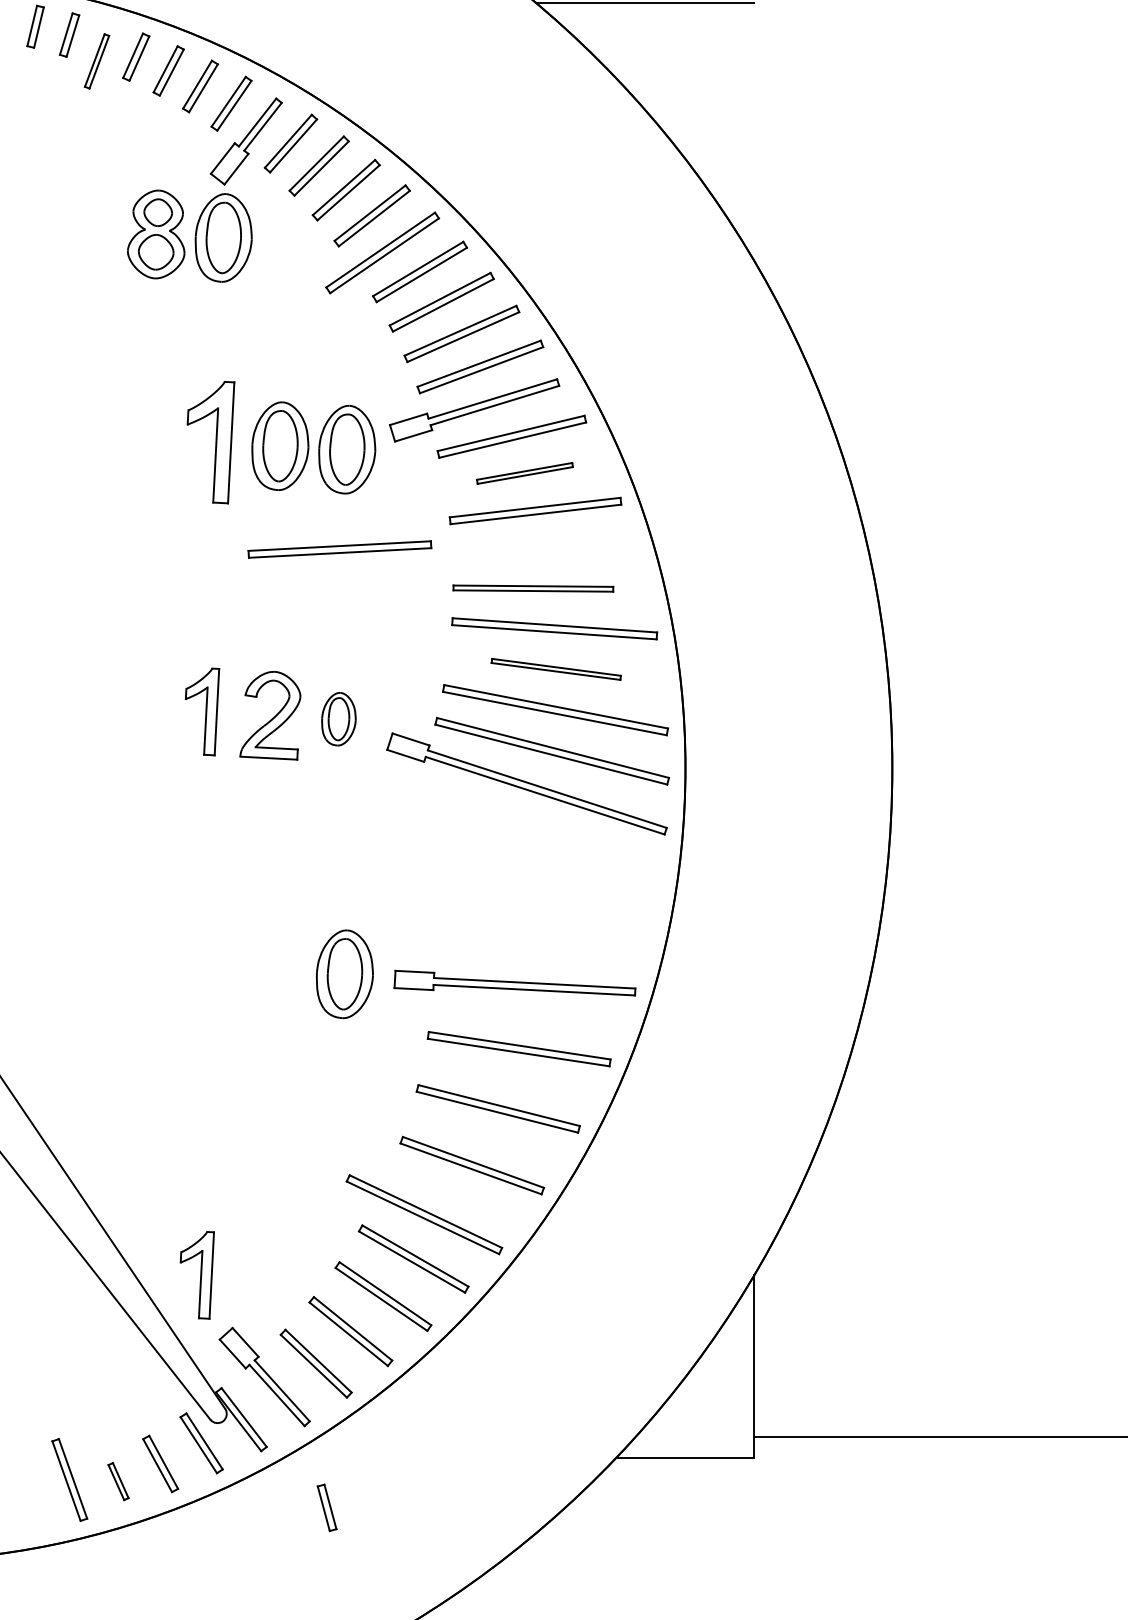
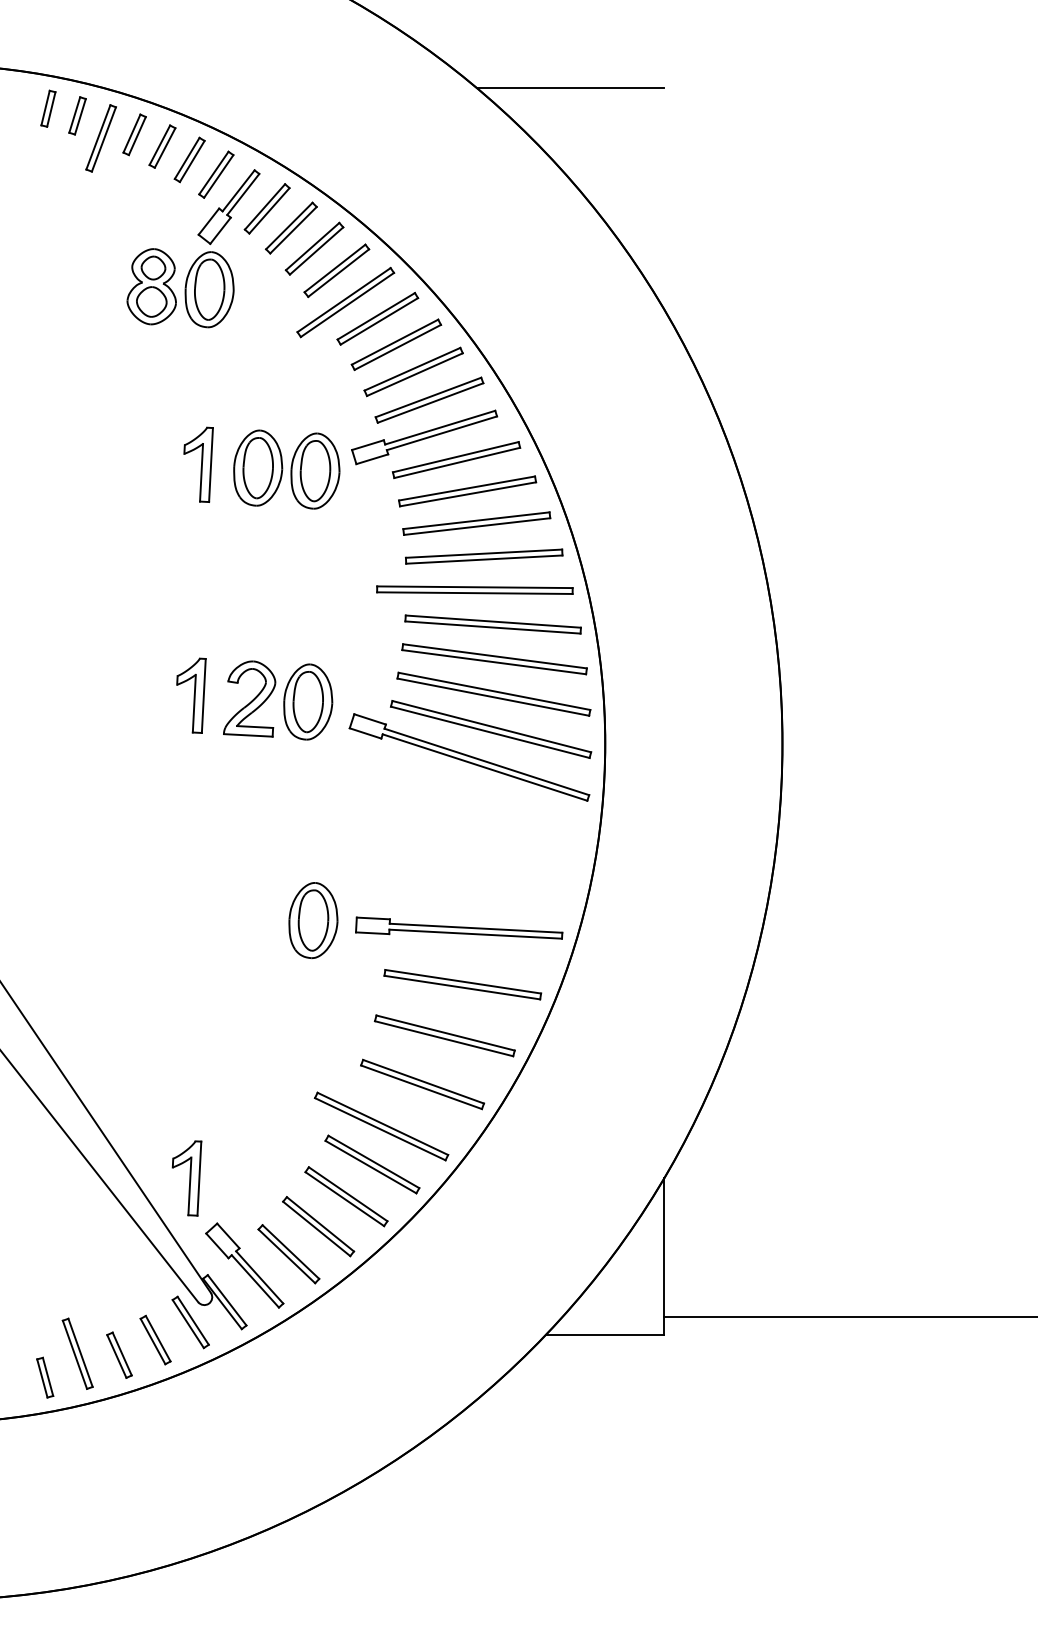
part: (96, 61) -> (100, 138), size x1.43
part: (210, 441) -> (198, 464), size x0.71
part: (524, 473) -> (467, 491), size x1.67
part: (340, 549) -> (484, 556), moved
part: (532, 587) -> (474, 589), size x1.43
part: (556, 669) -> (494, 659), size x1.67
part: (339, 718) -> (308, 701), size x1.67
part: (118, 1480) -> (119, 1354), size x1.43
part: (327, 1507) -> (45, 1377), moved

